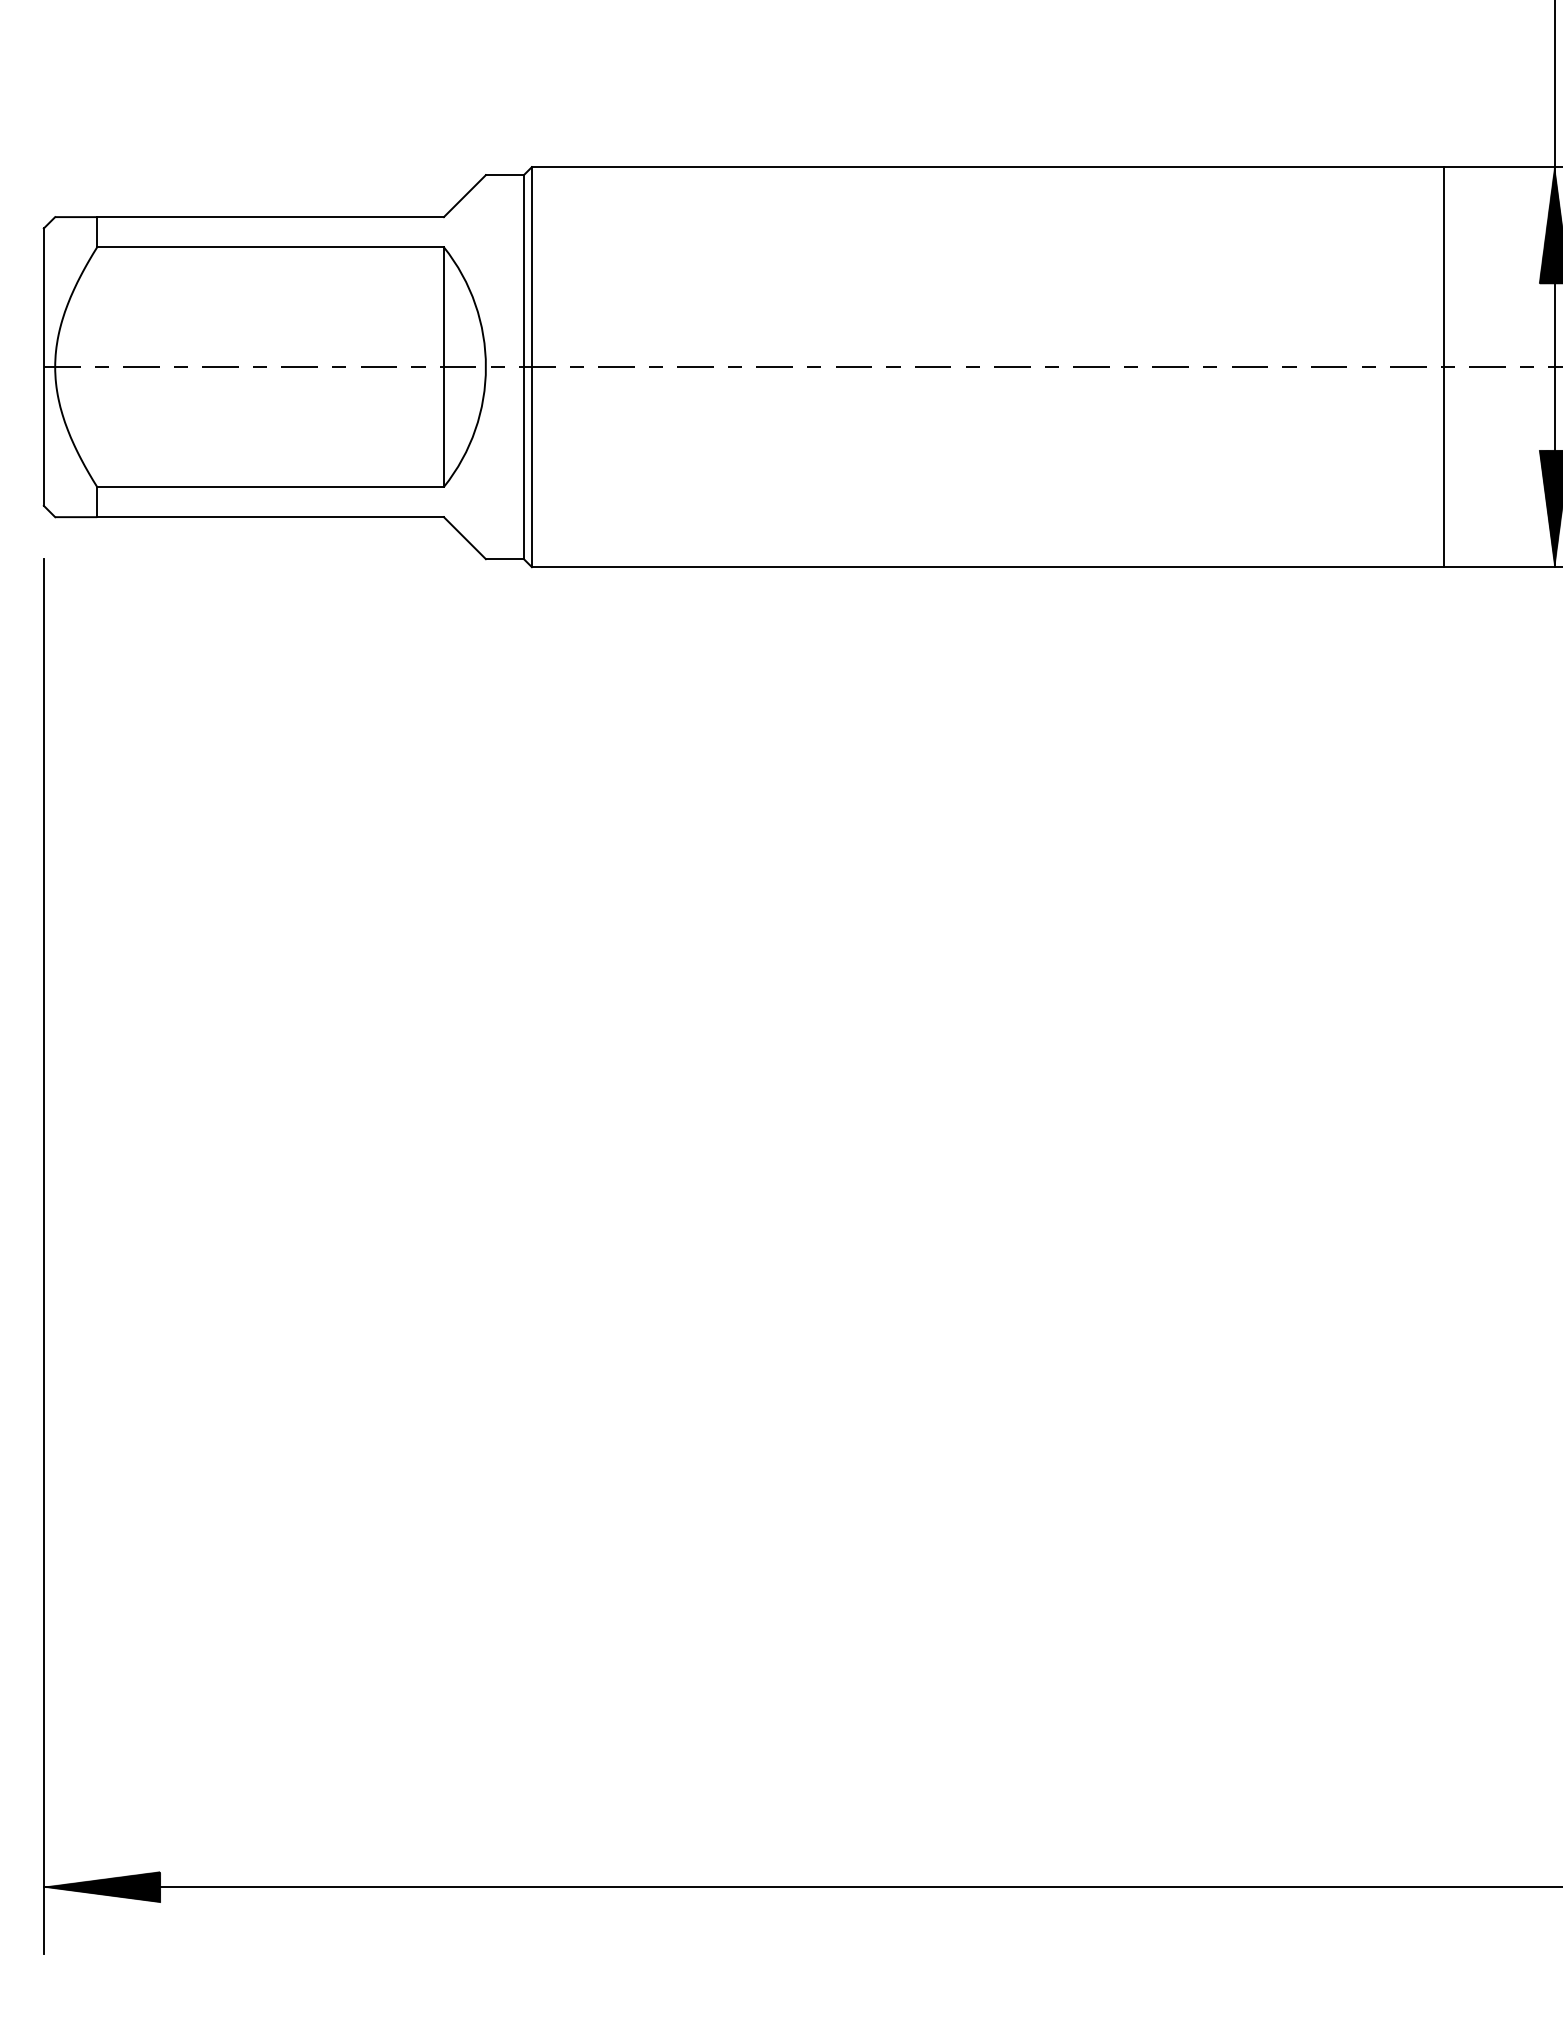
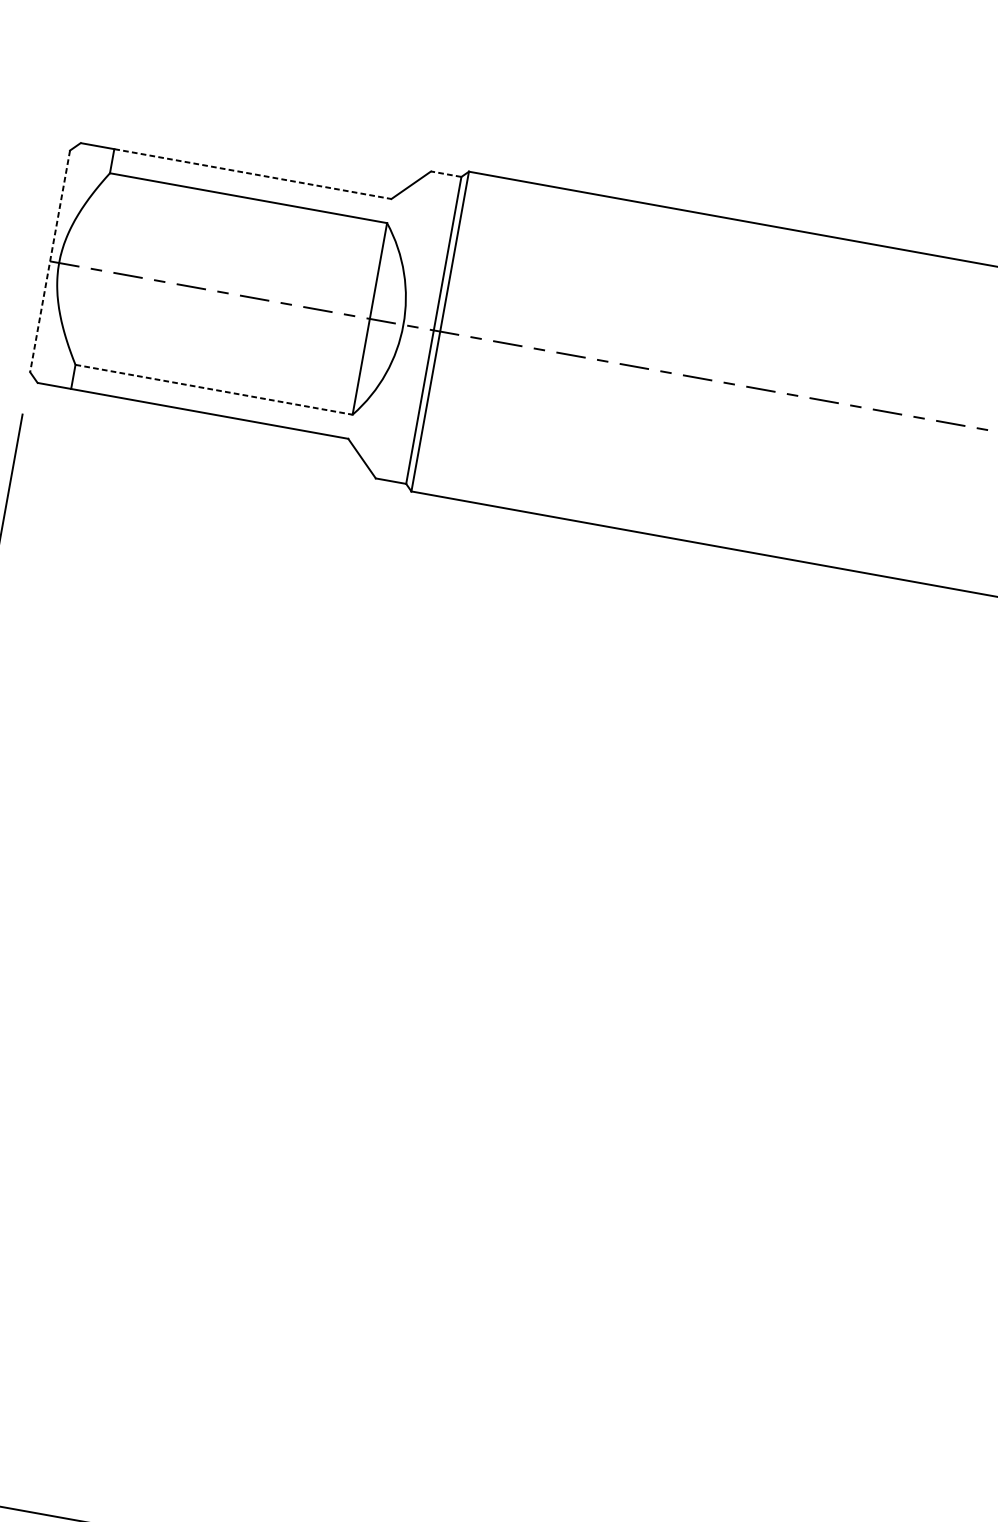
line: (504, 175) -> (445, 174), solid -> dashed
line: (271, 217) -> (253, 174), solid -> dashed
line: (43, 367) -> (49, 261), solid -> dashed
line: (271, 487) -> (214, 390), solid -> dashed

